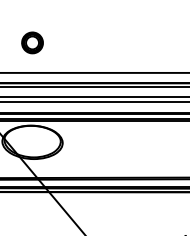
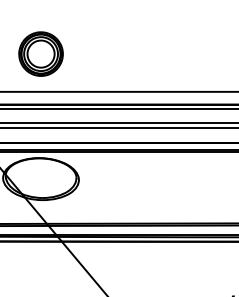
part: (32, 42) -> (40, 53), size x1.67

